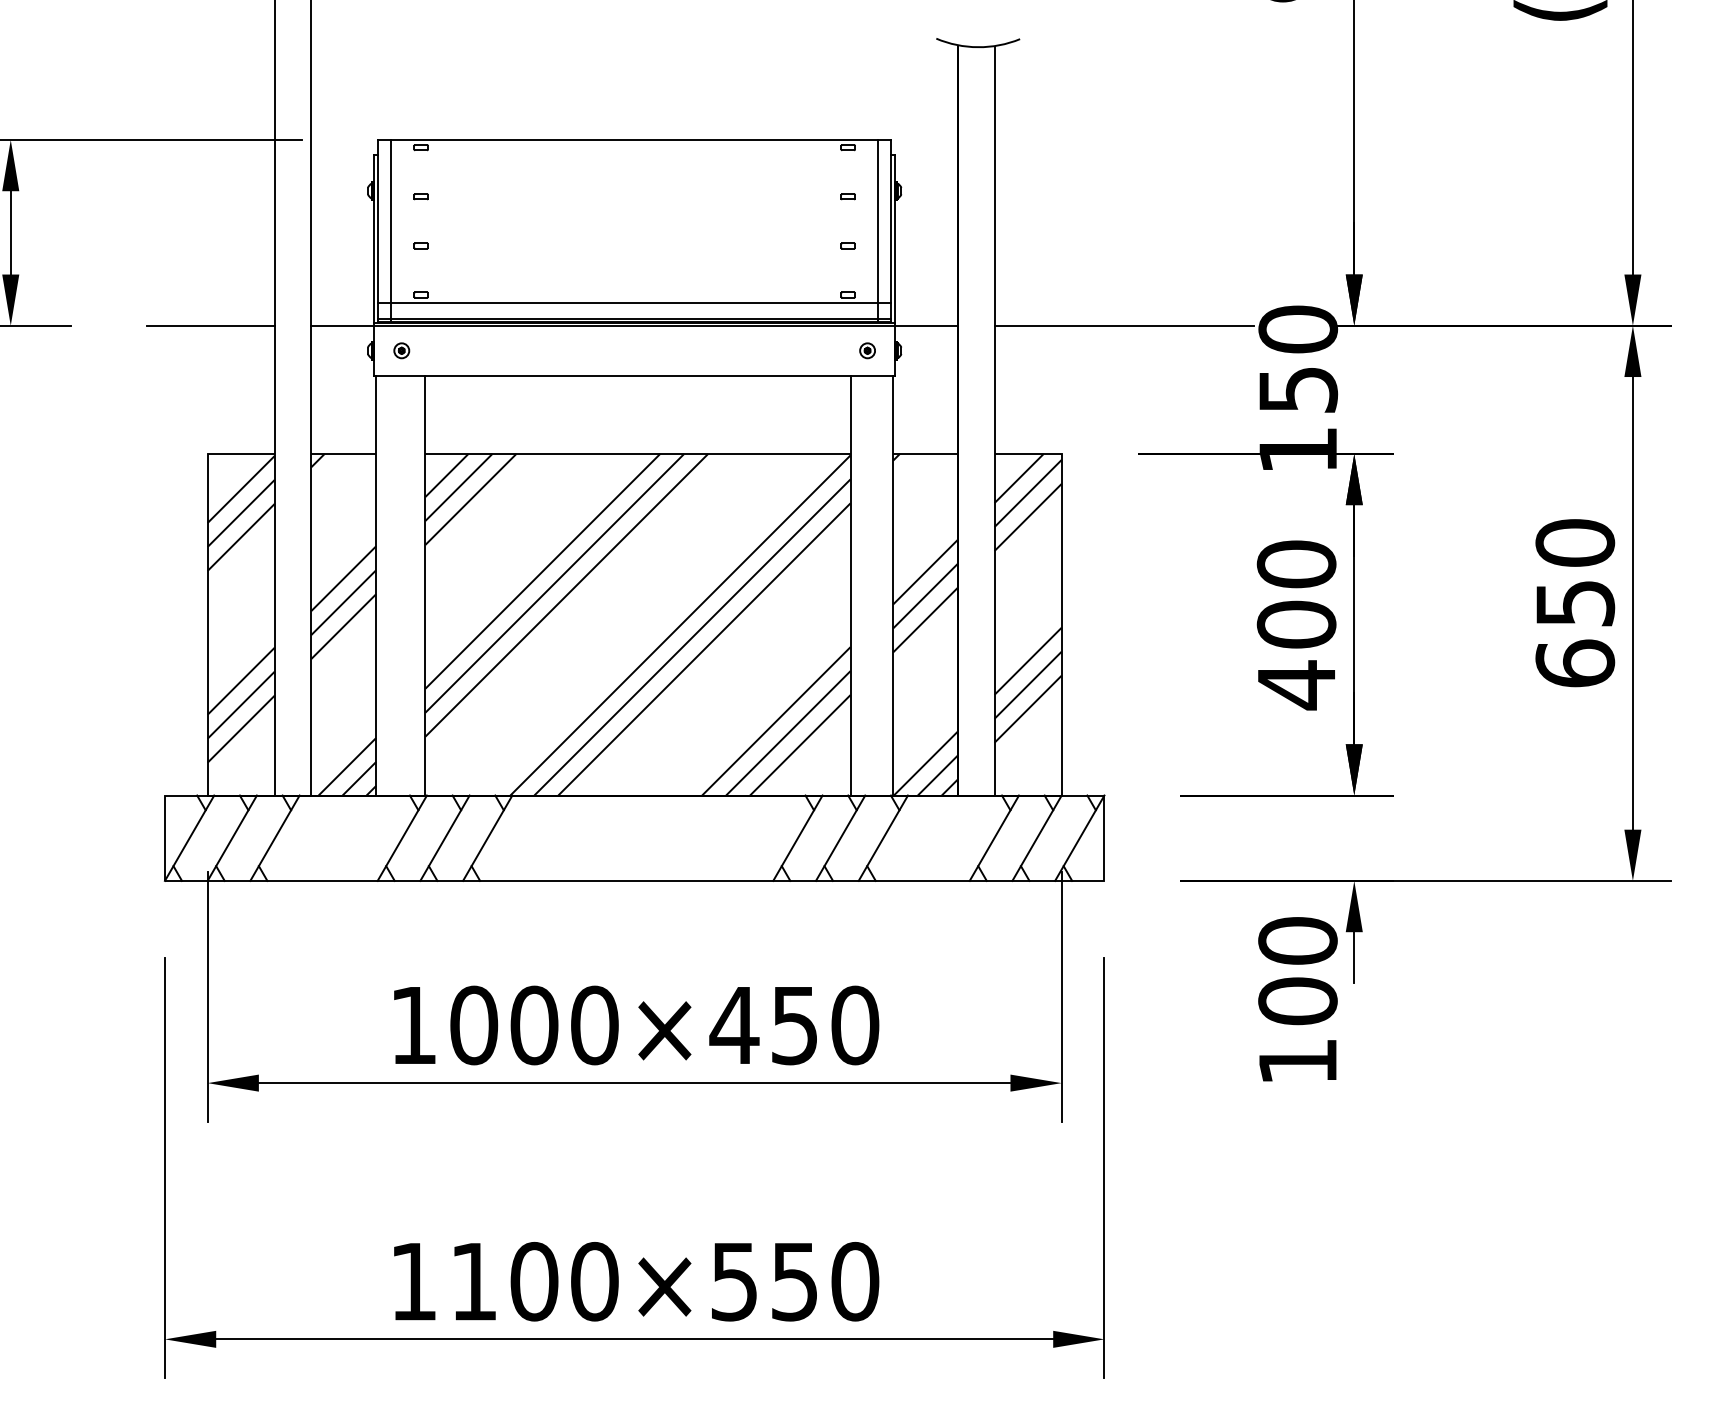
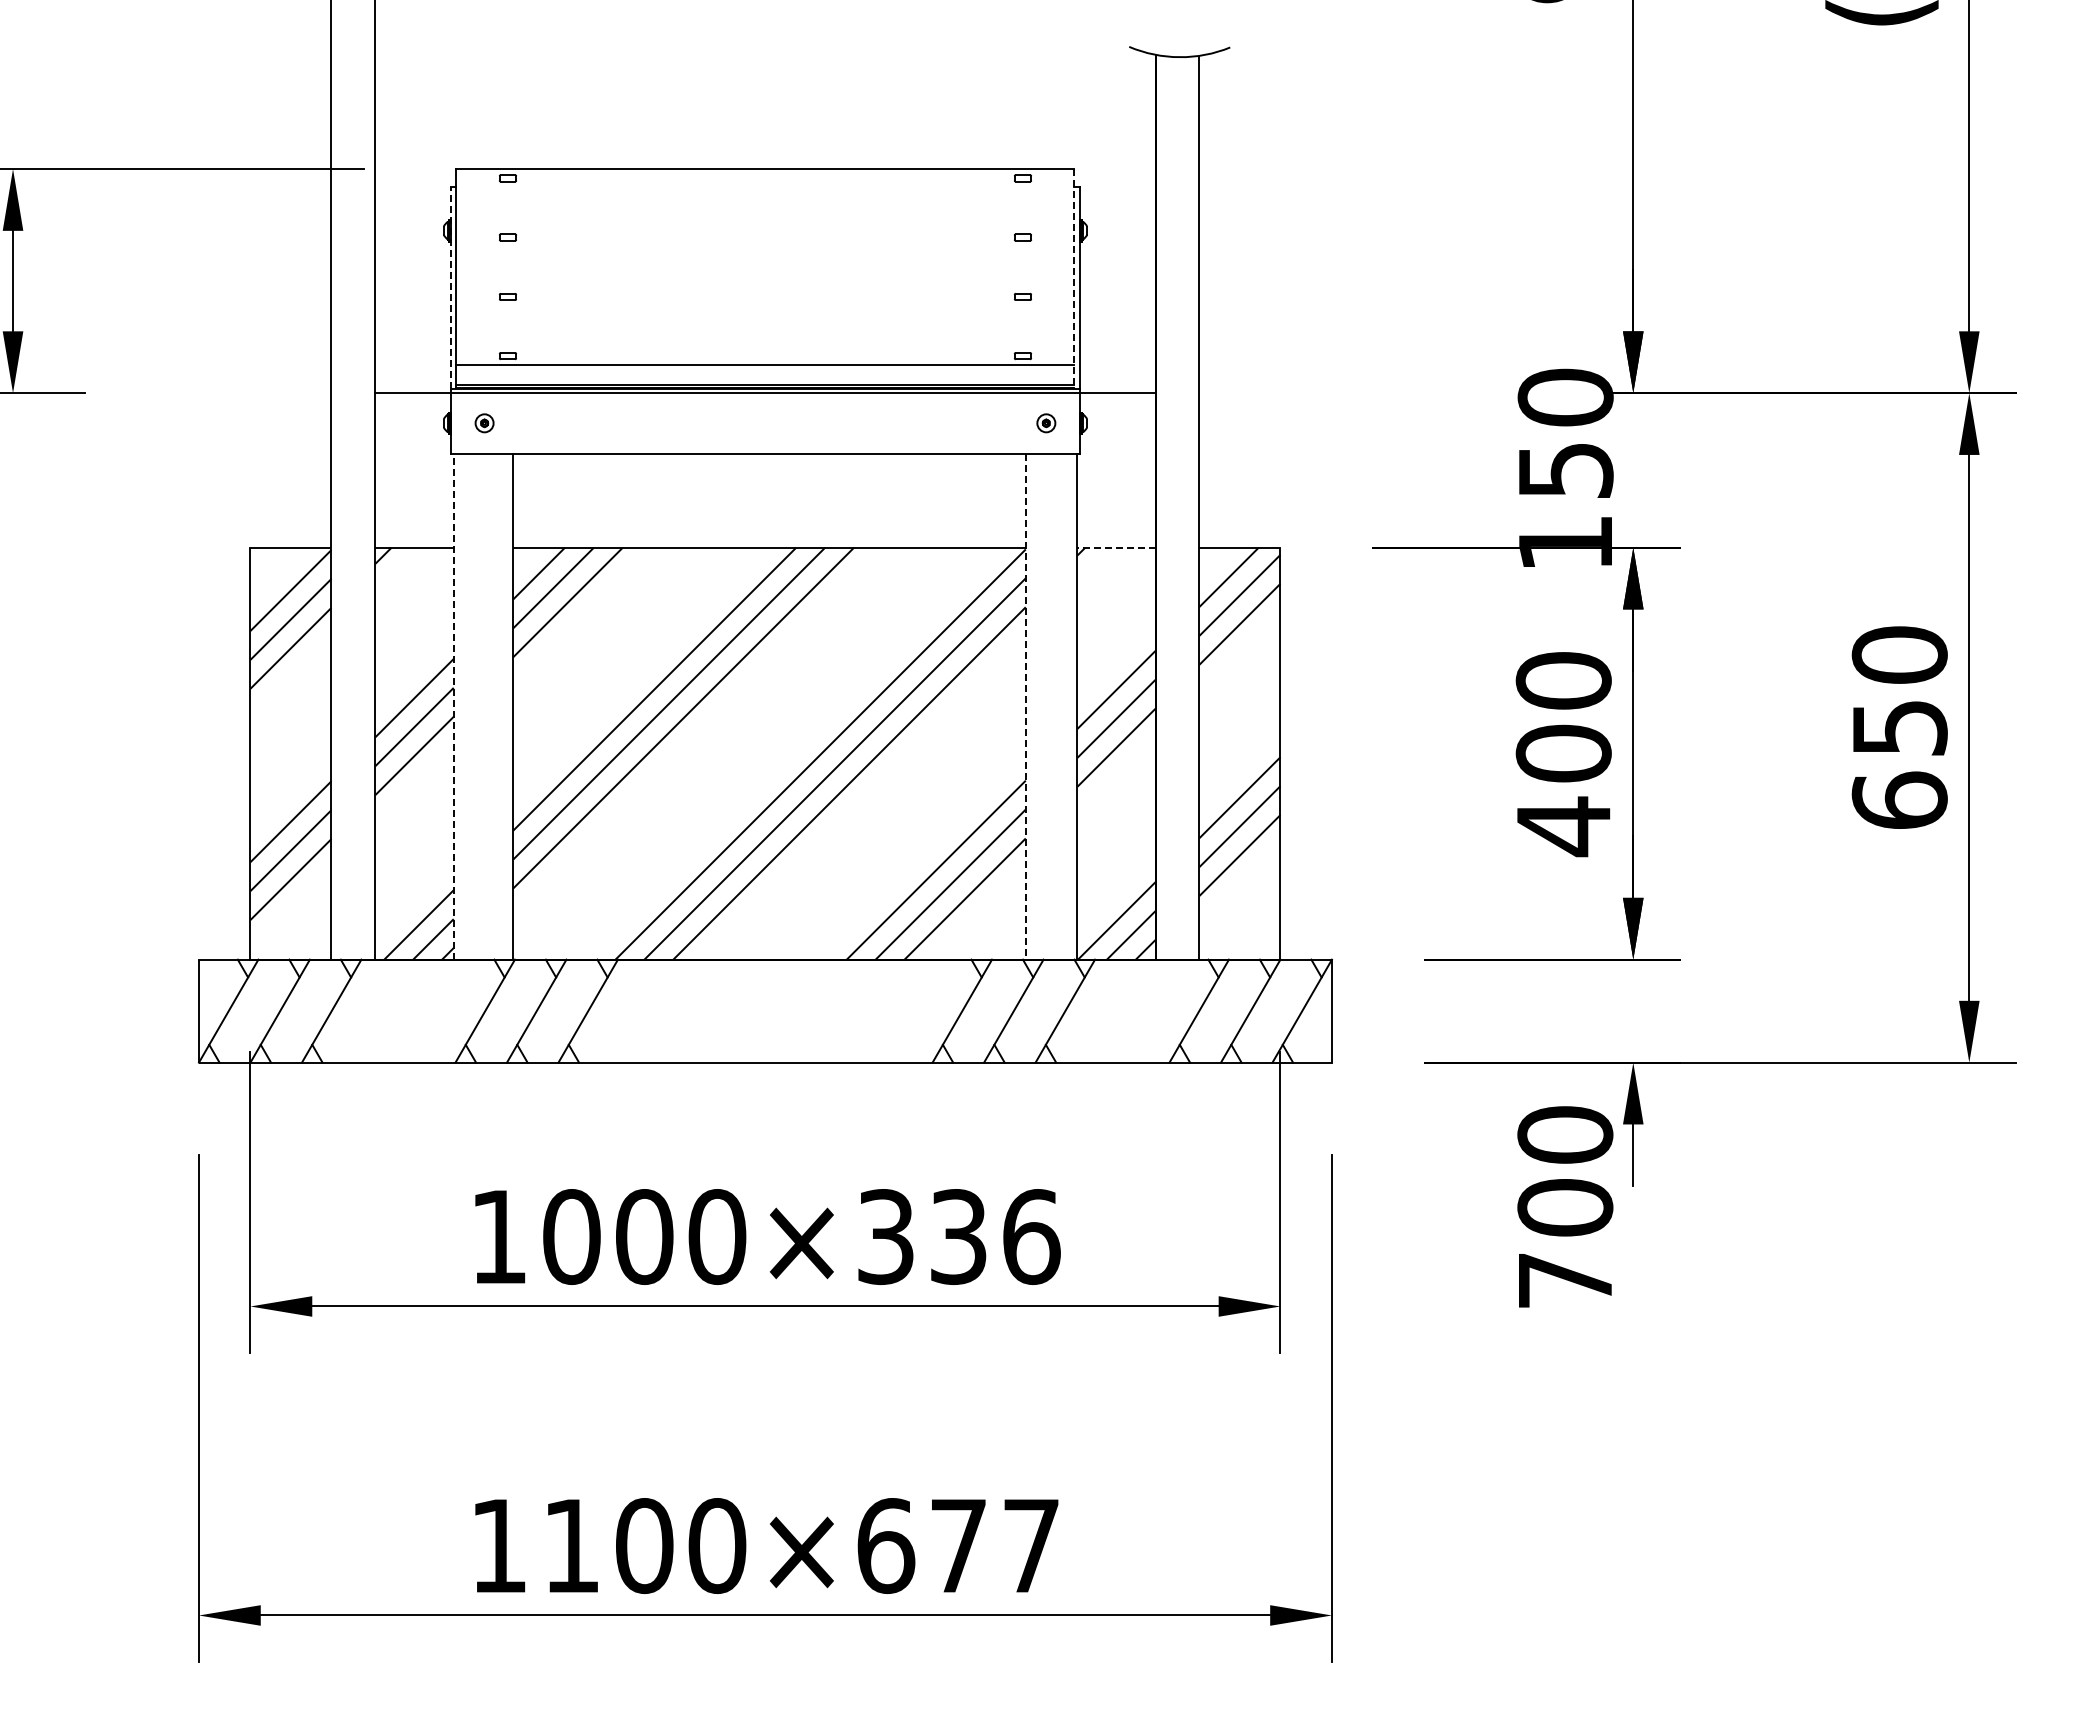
line: (390, 230) -> (471, 278), removed
line: (878, 230) -> (1059, 278), removed
line: (890, 231) -> (1074, 279), solid -> dashed
line: (374, 238) -> (451, 287), solid -> dashed
line: (210, 326) -> (254, 393), removed
line: (1123, 326) -> (1355, 393), removed
line: (924, 453) -> (1115, 547), solid -> dashed
line: (376, 585) -> (453, 706), solid -> dashed
line: (850, 585) -> (1025, 706), solid -> dashed
text: (793, 1025) -> (957, 1237), 1000×450 -> 1000×336
text: (1298, 1061) -> (1565, 1280), 100 -> 700
text: (794, 1282) -> (958, 1546), 1100×550 -> 1100×677

